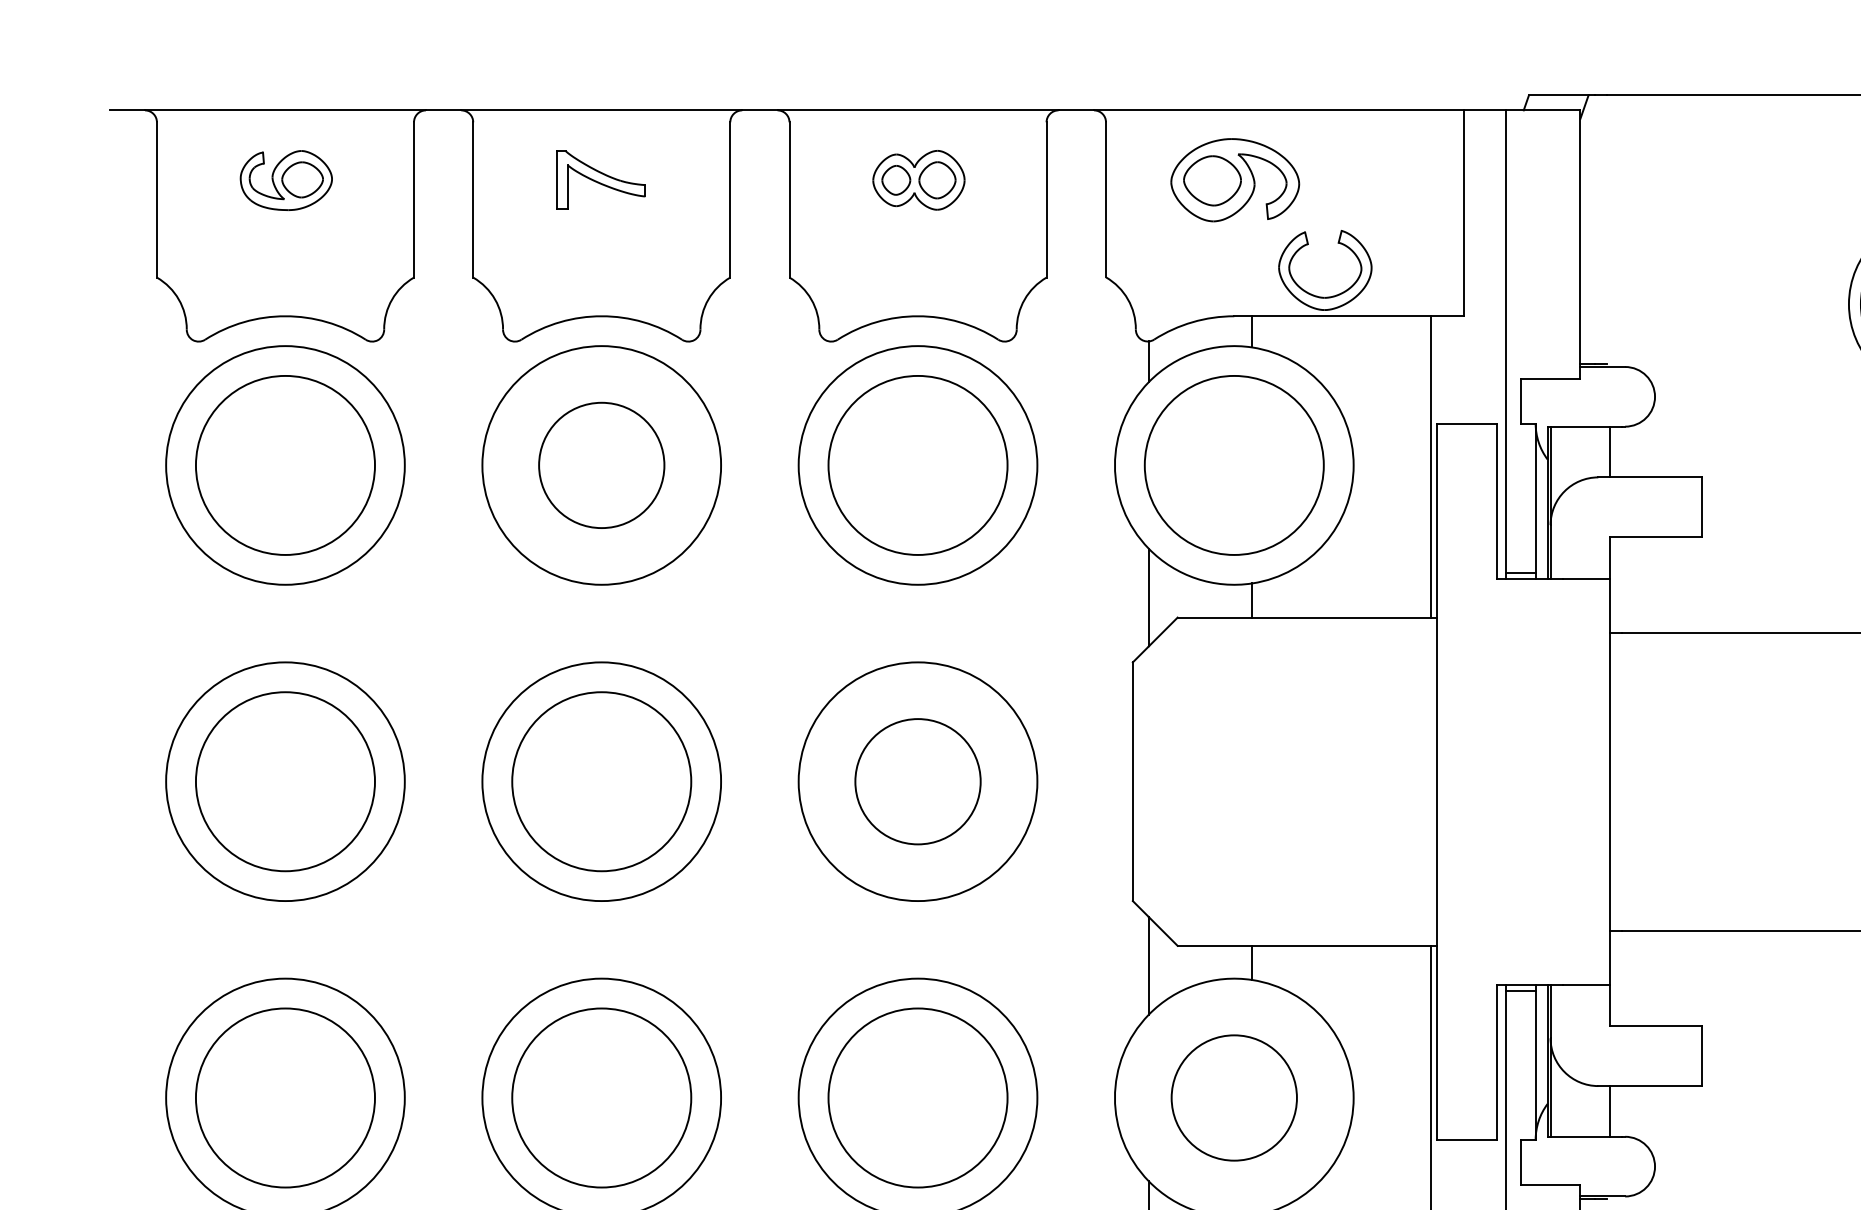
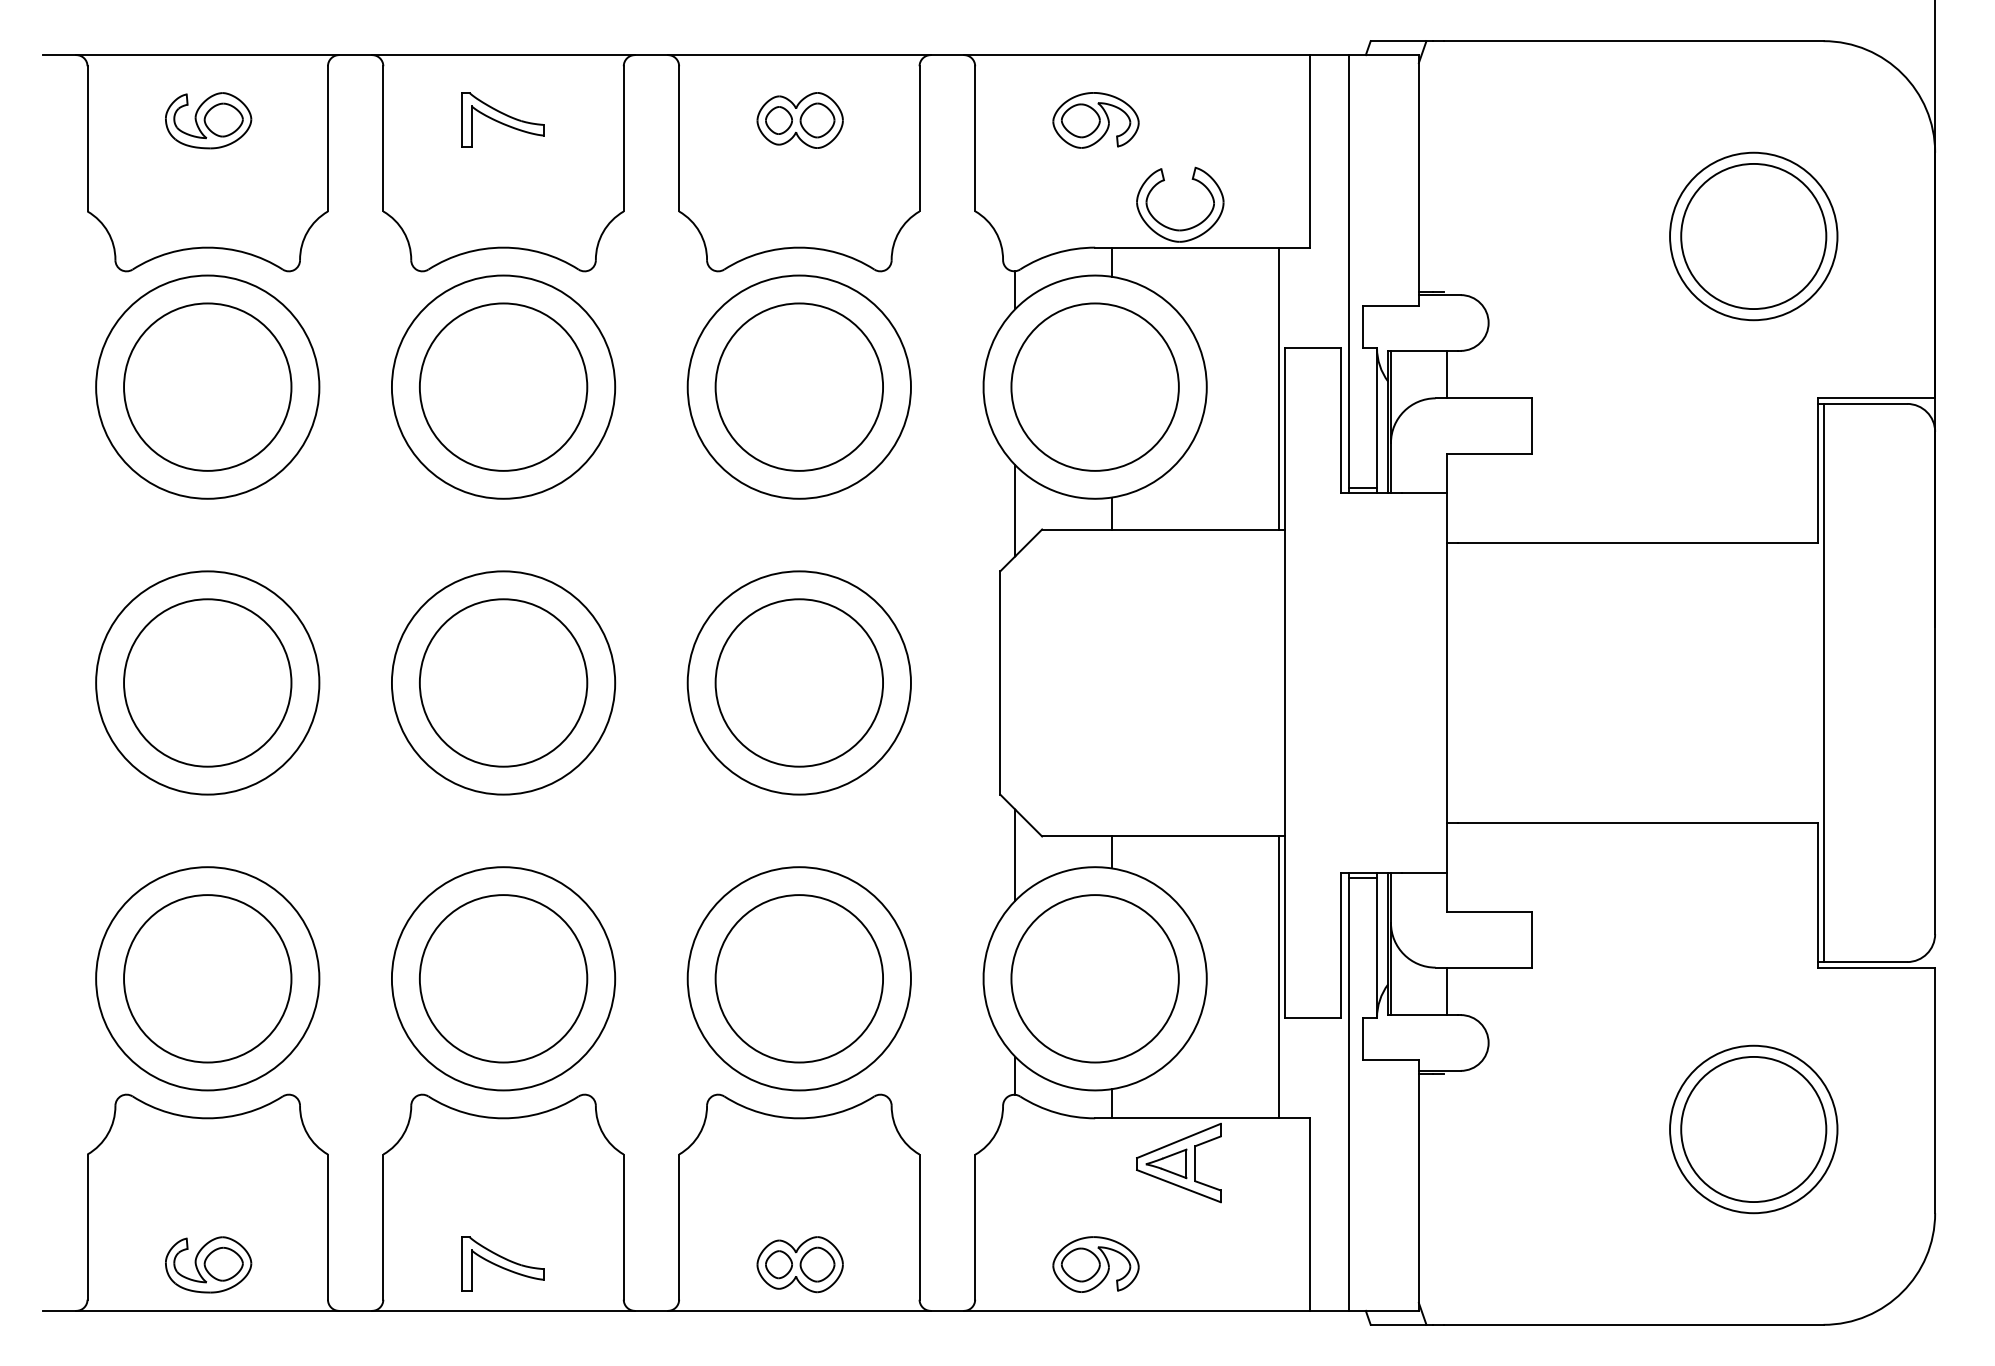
part: (1234, 180) -> (1095, 120), size x0.71
circle: (601, 464) -> (503, 386), size x1.43
circle: (918, 781) -> (799, 682), size x1.43
circle: (1233, 1097) -> (1094, 978), size x1.43

